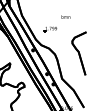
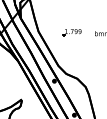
part: (50, 29) -> (72, 32), moved

